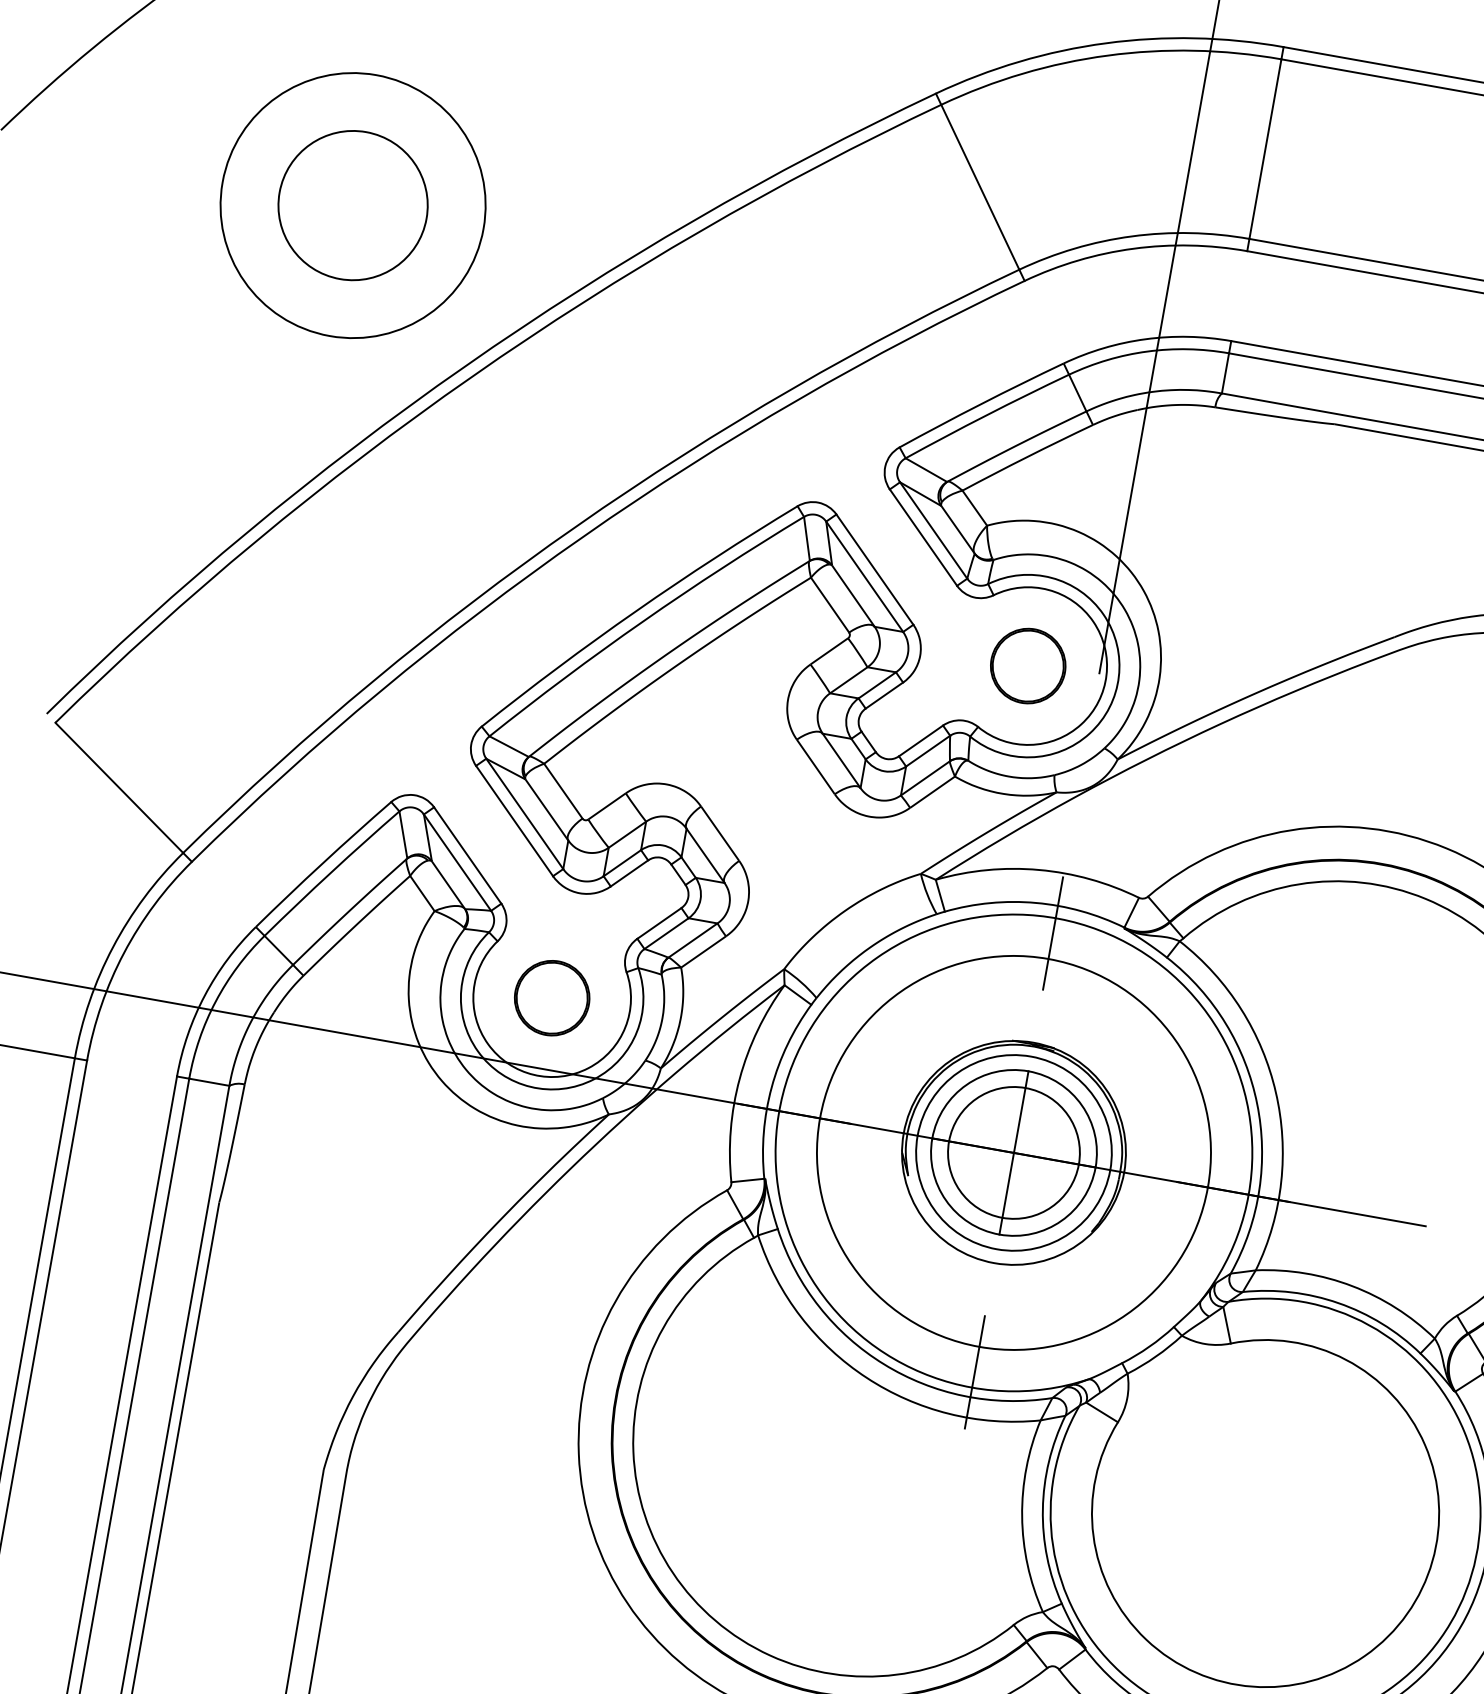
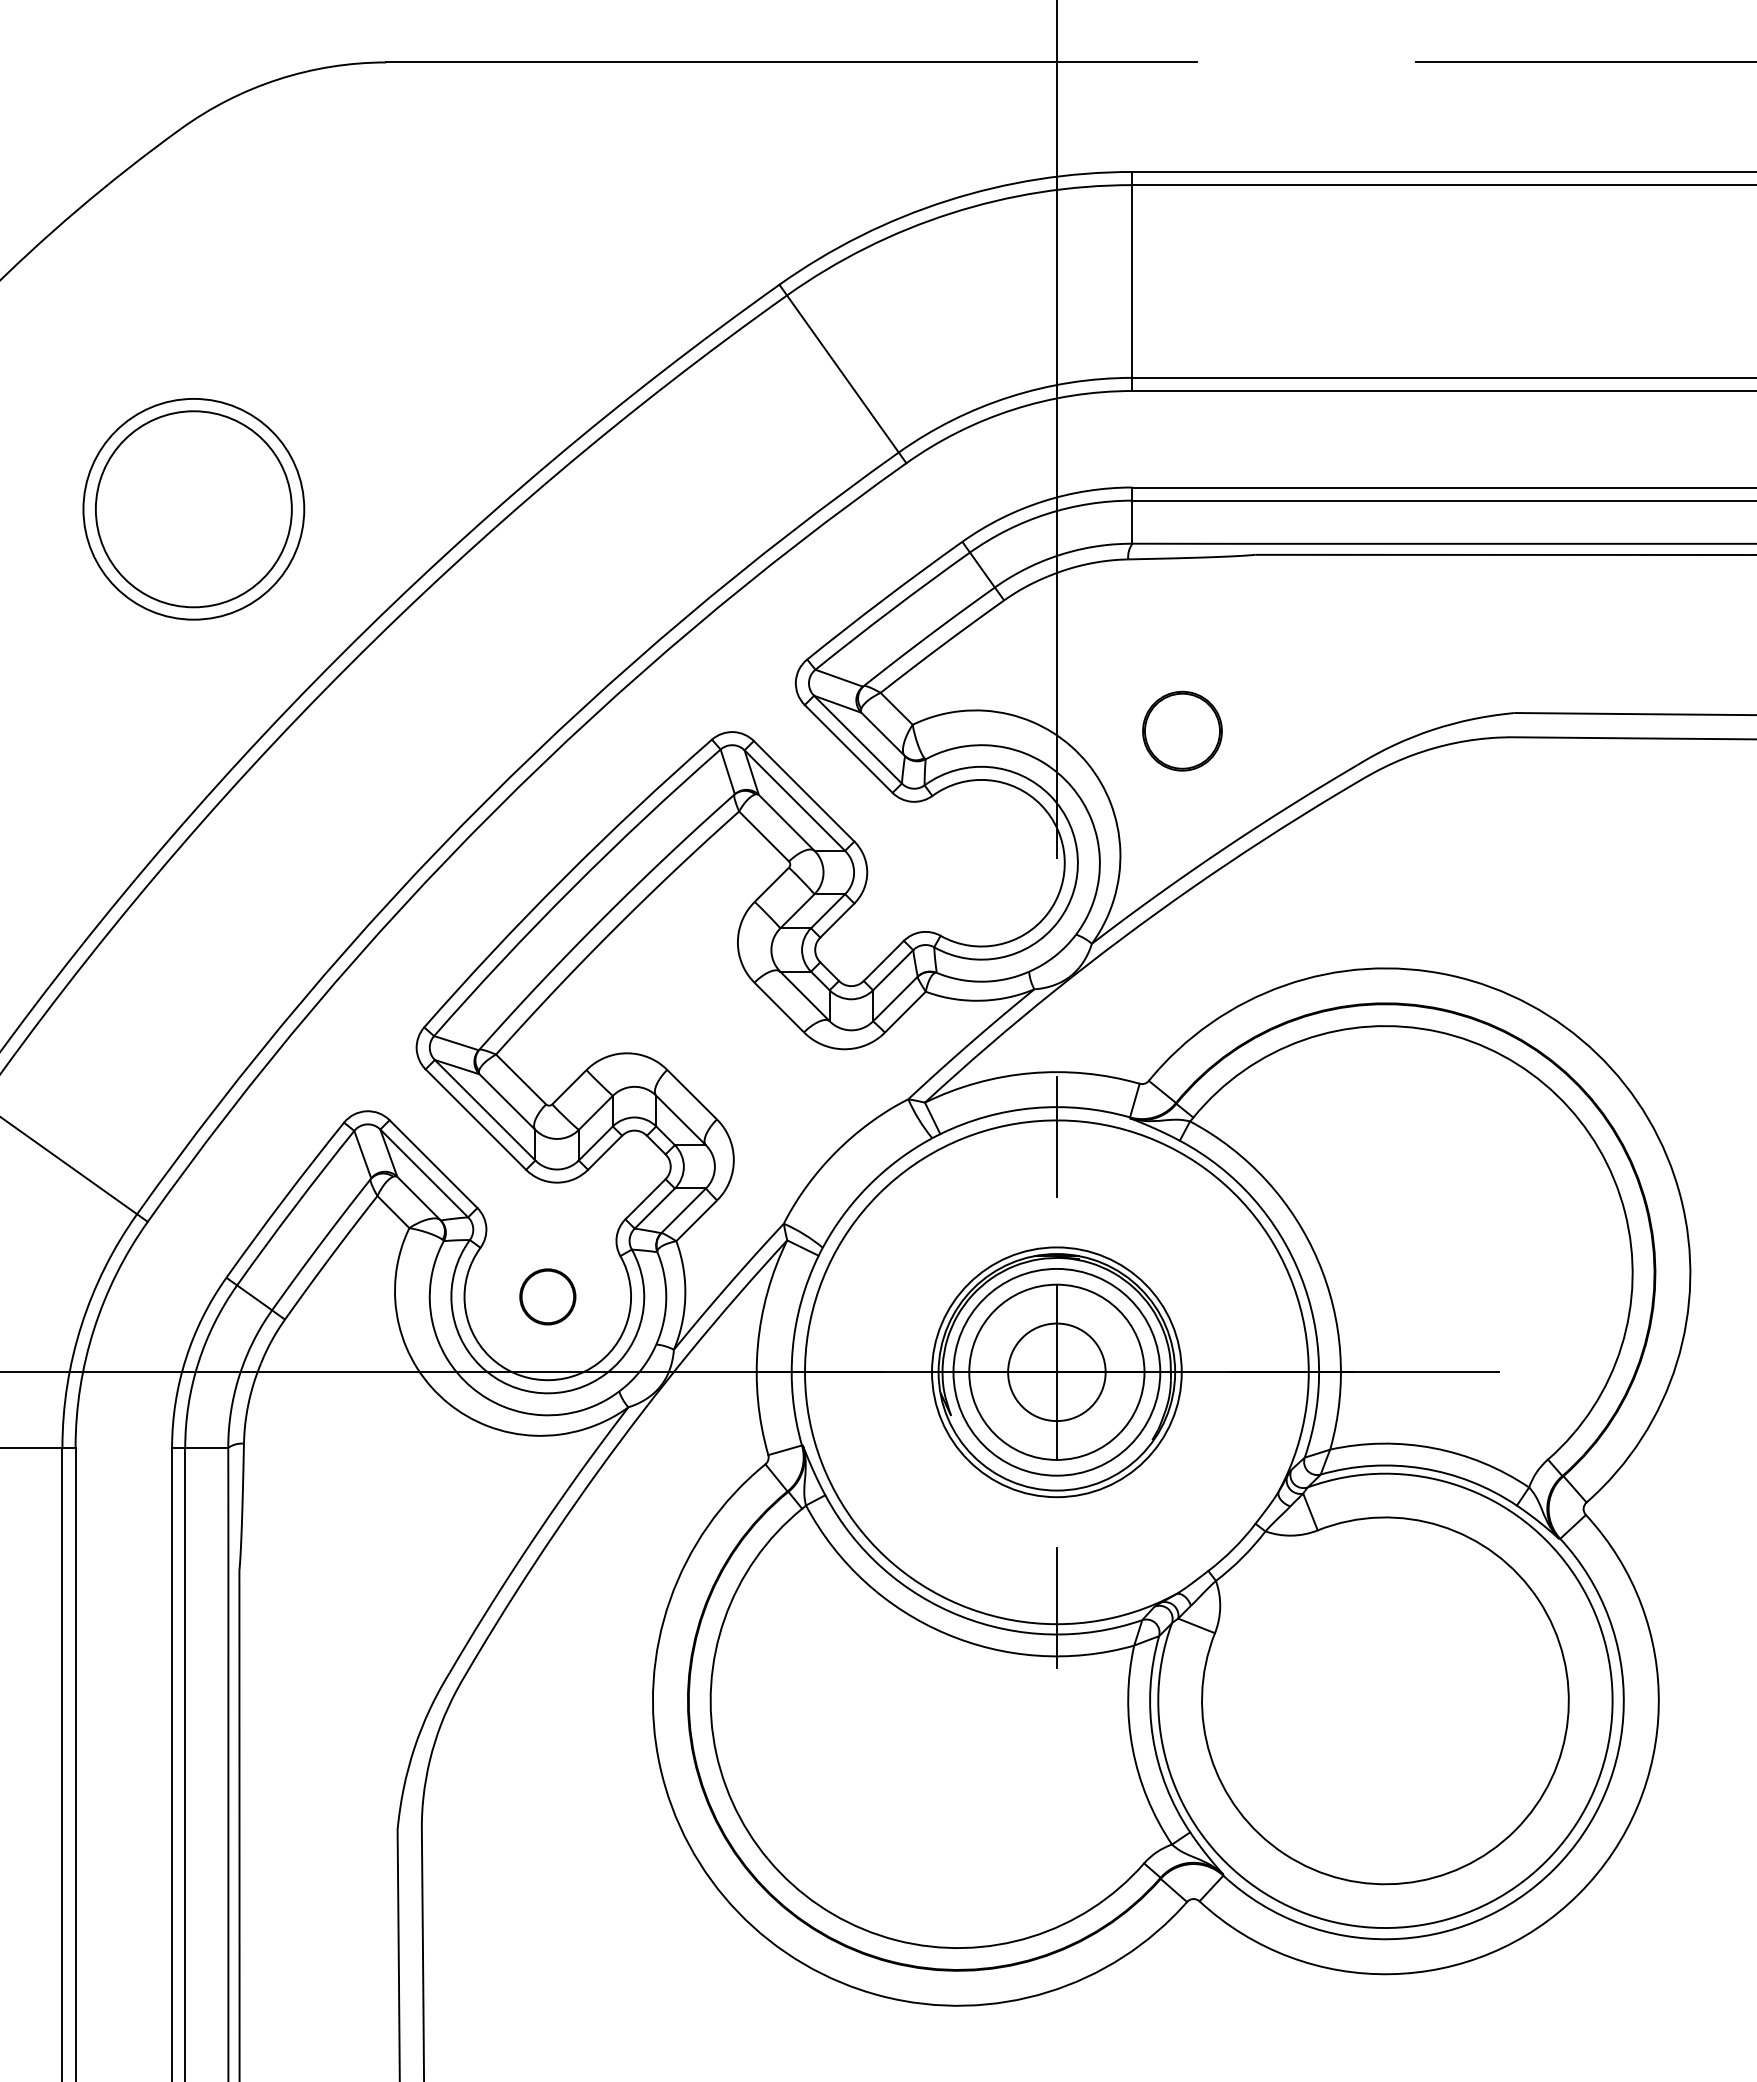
circle: (352, 205) -> (193, 509), size x0.7
circle: (352, 205) -> (193, 509), size x1.4
part: (1028, 665) -> (1182, 730), moved
part: (551, 997) -> (547, 1296), size x0.7
circle: (1013, 1152) -> (1056, 1371), size x0.7
circle: (1013, 1153) -> (1056, 1372), size x0.6

